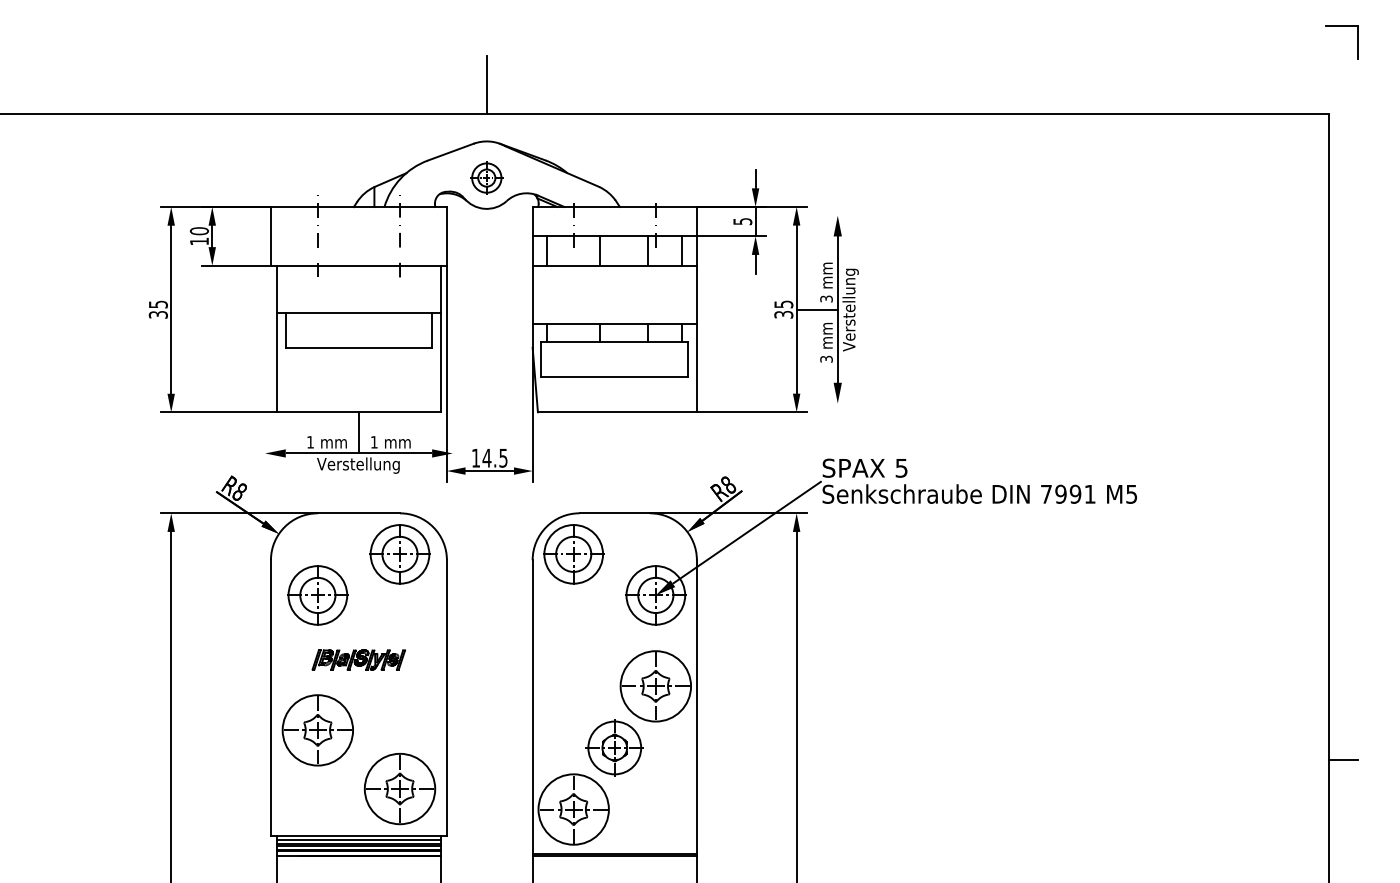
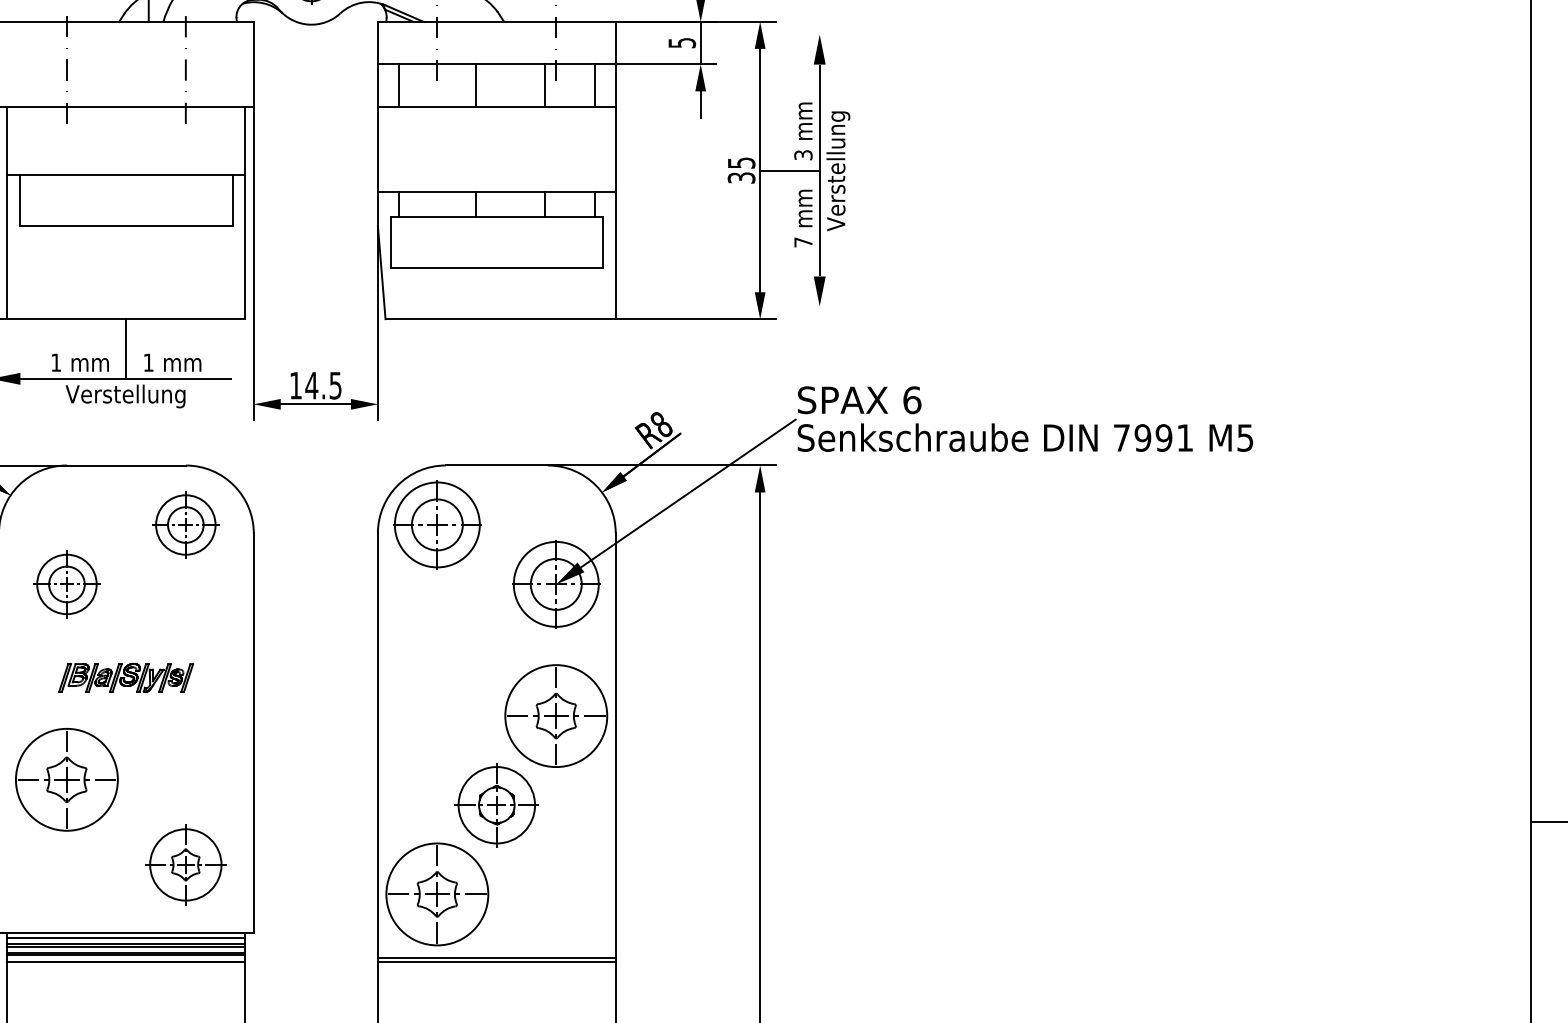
text: (826, 358) -> (803, 241), 3 -> 7
fill: (442, 453) -> (247, 378), removed
text: (901, 467) -> (911, 399), 5 -> 6
part: (399, 554) -> (185, 525), size x0.7
part: (317, 595) -> (66, 584), size x0.7
part: (399, 789) -> (185, 865), size x0.7

